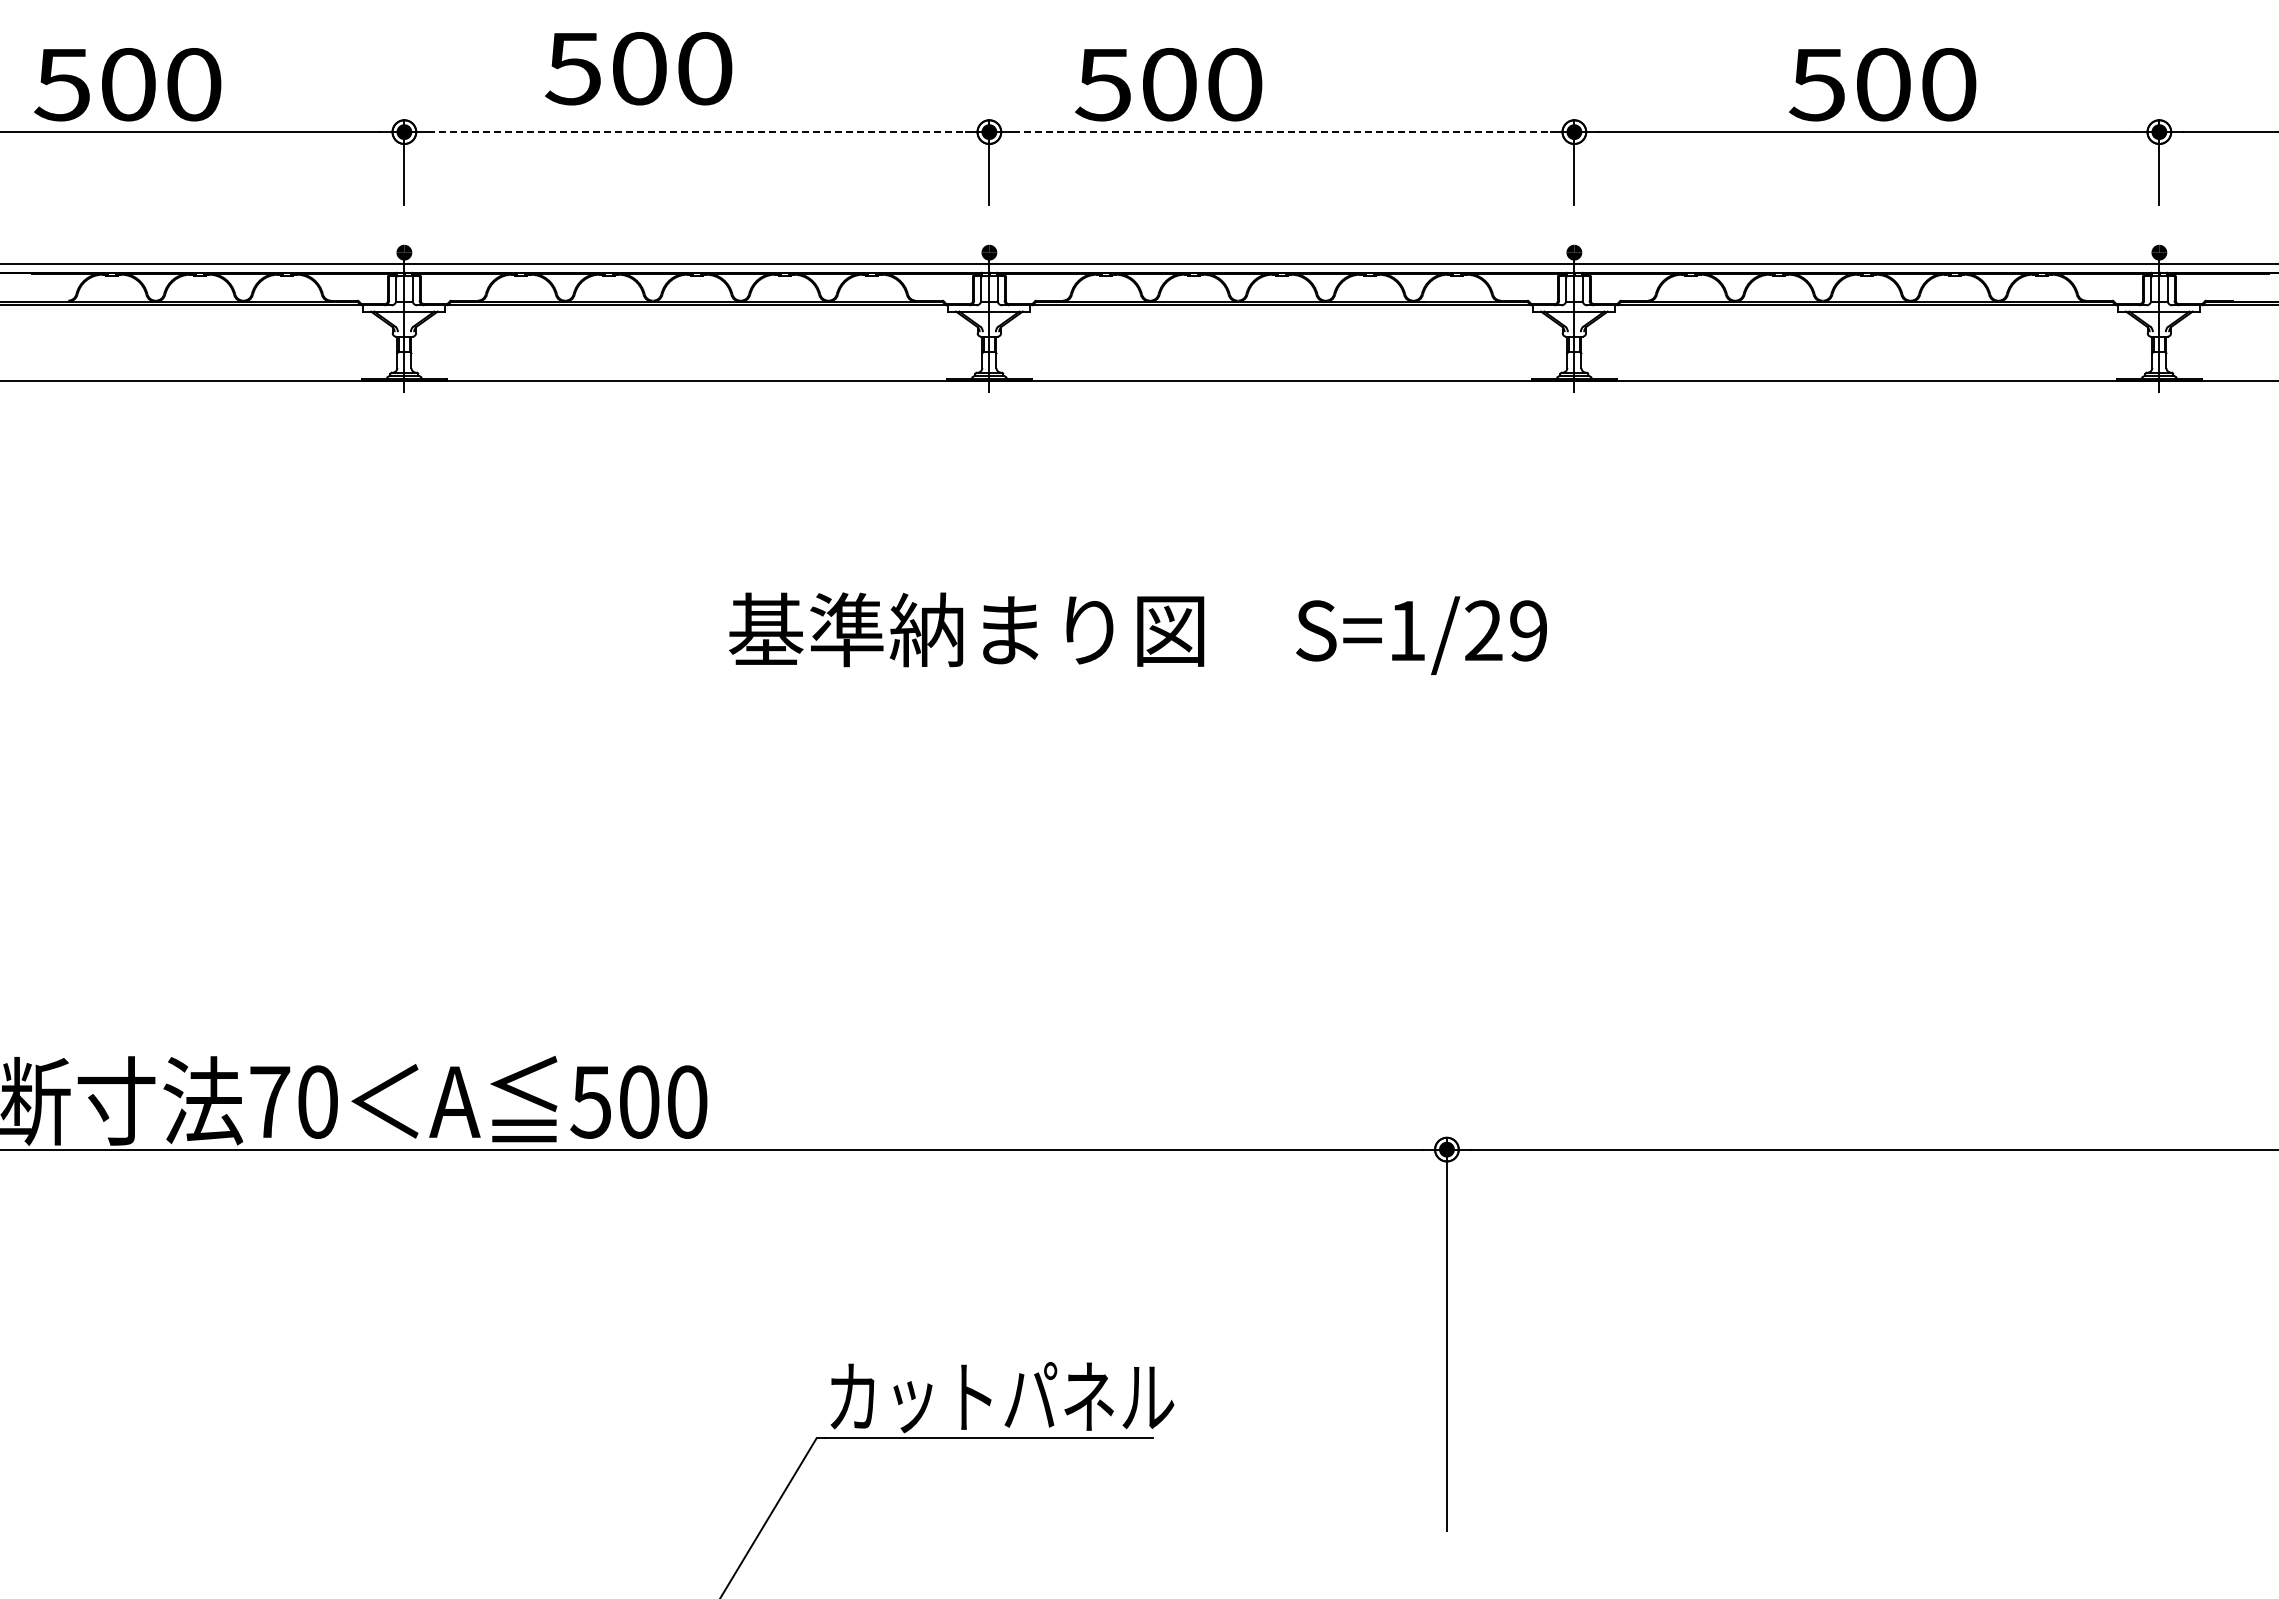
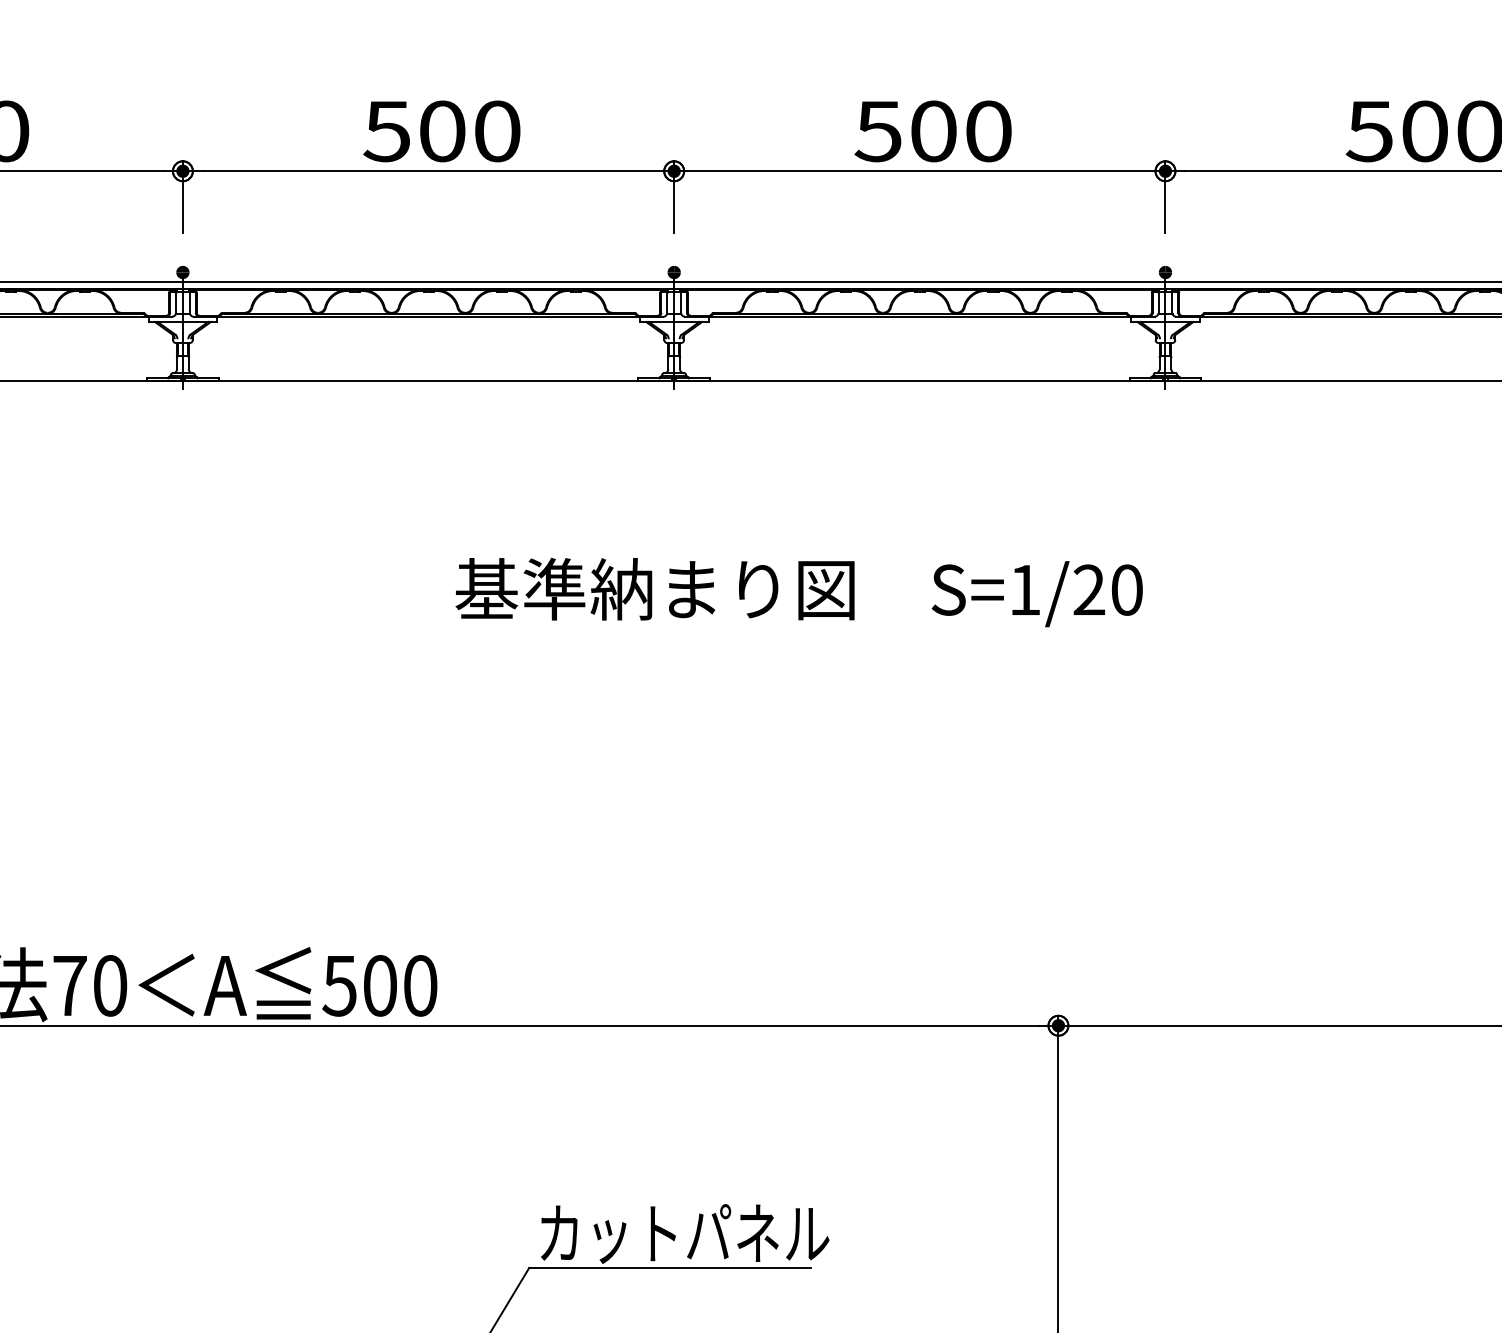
text: (638, 68) -> (441, 131), moved
text: (1168, 84) -> (932, 131), moved
line: (696, 132) -> (428, 171), dashed -> solid
line: (1281, 132) -> (919, 171), dashed -> solid
text: (1528, 630) -> (1126, 589), S=1/29 -> S=1/20

